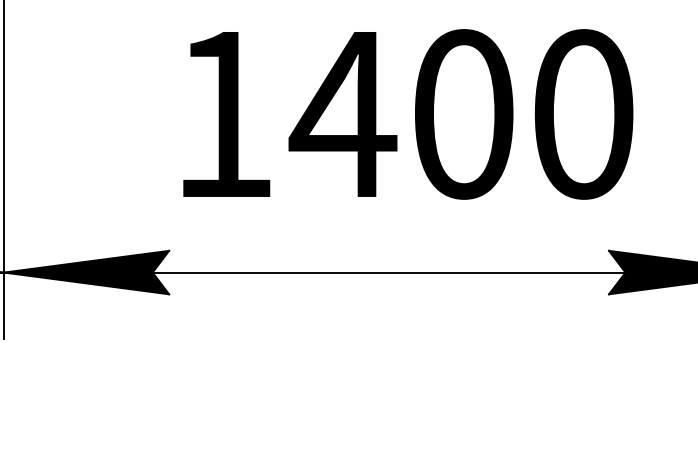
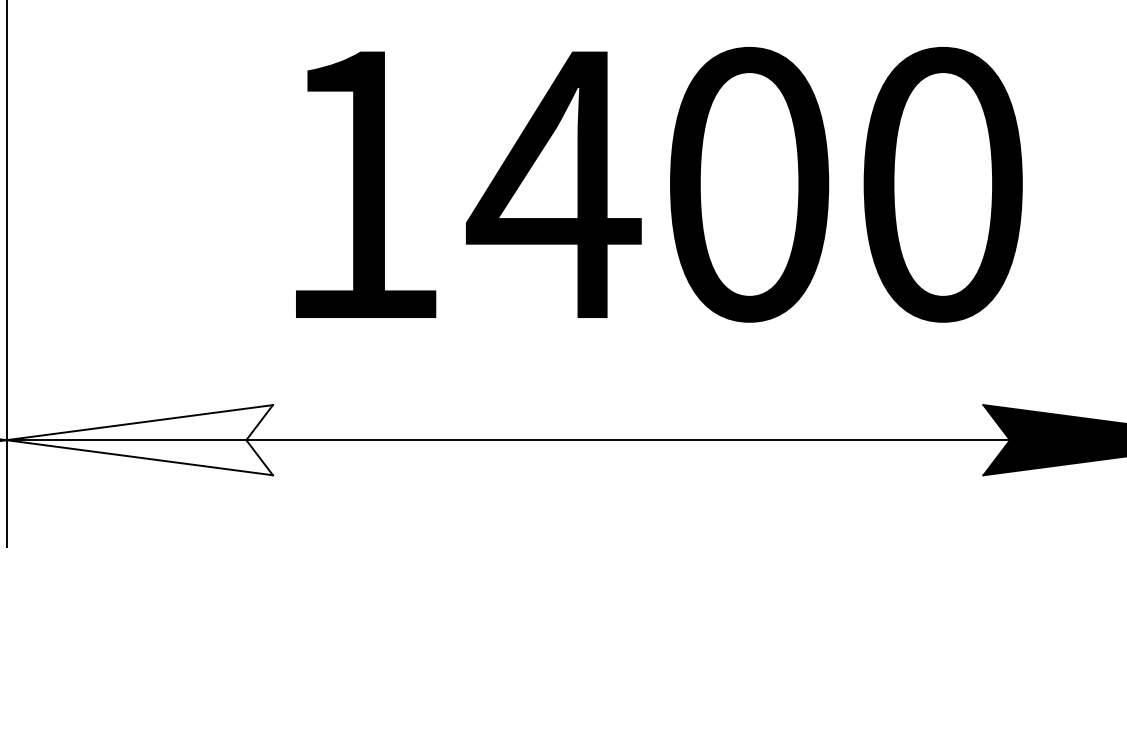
fill: (86, 272) -> (139, 440), removed

